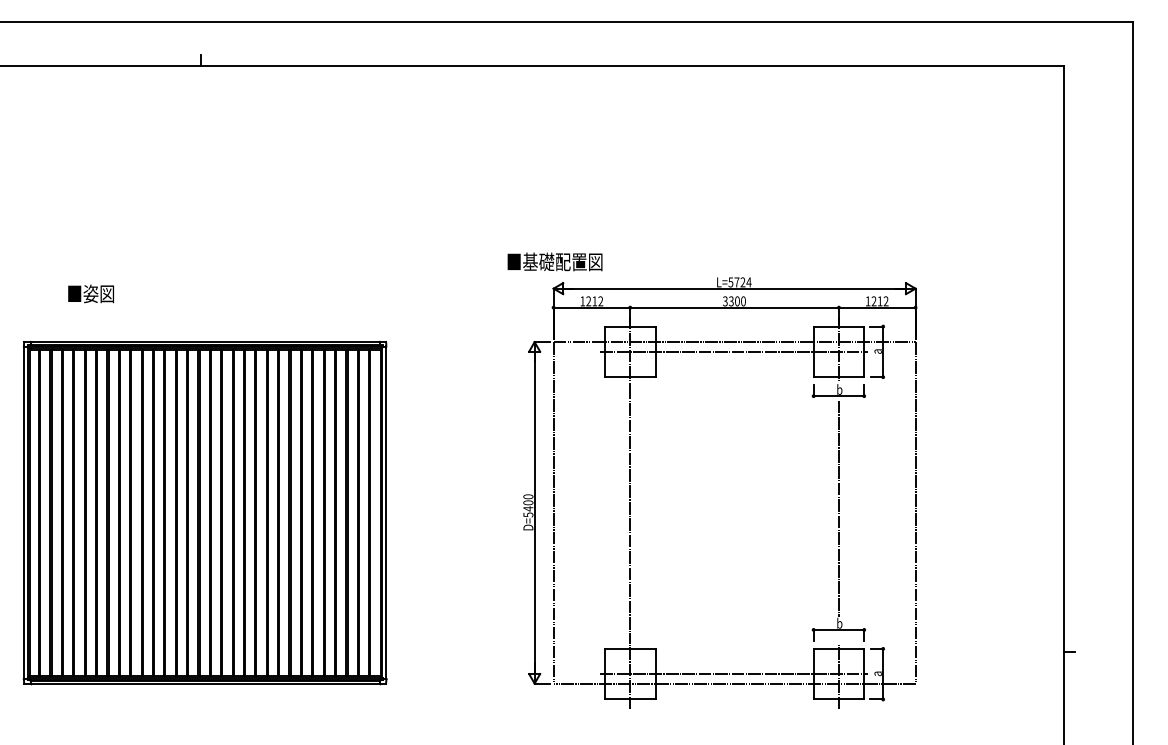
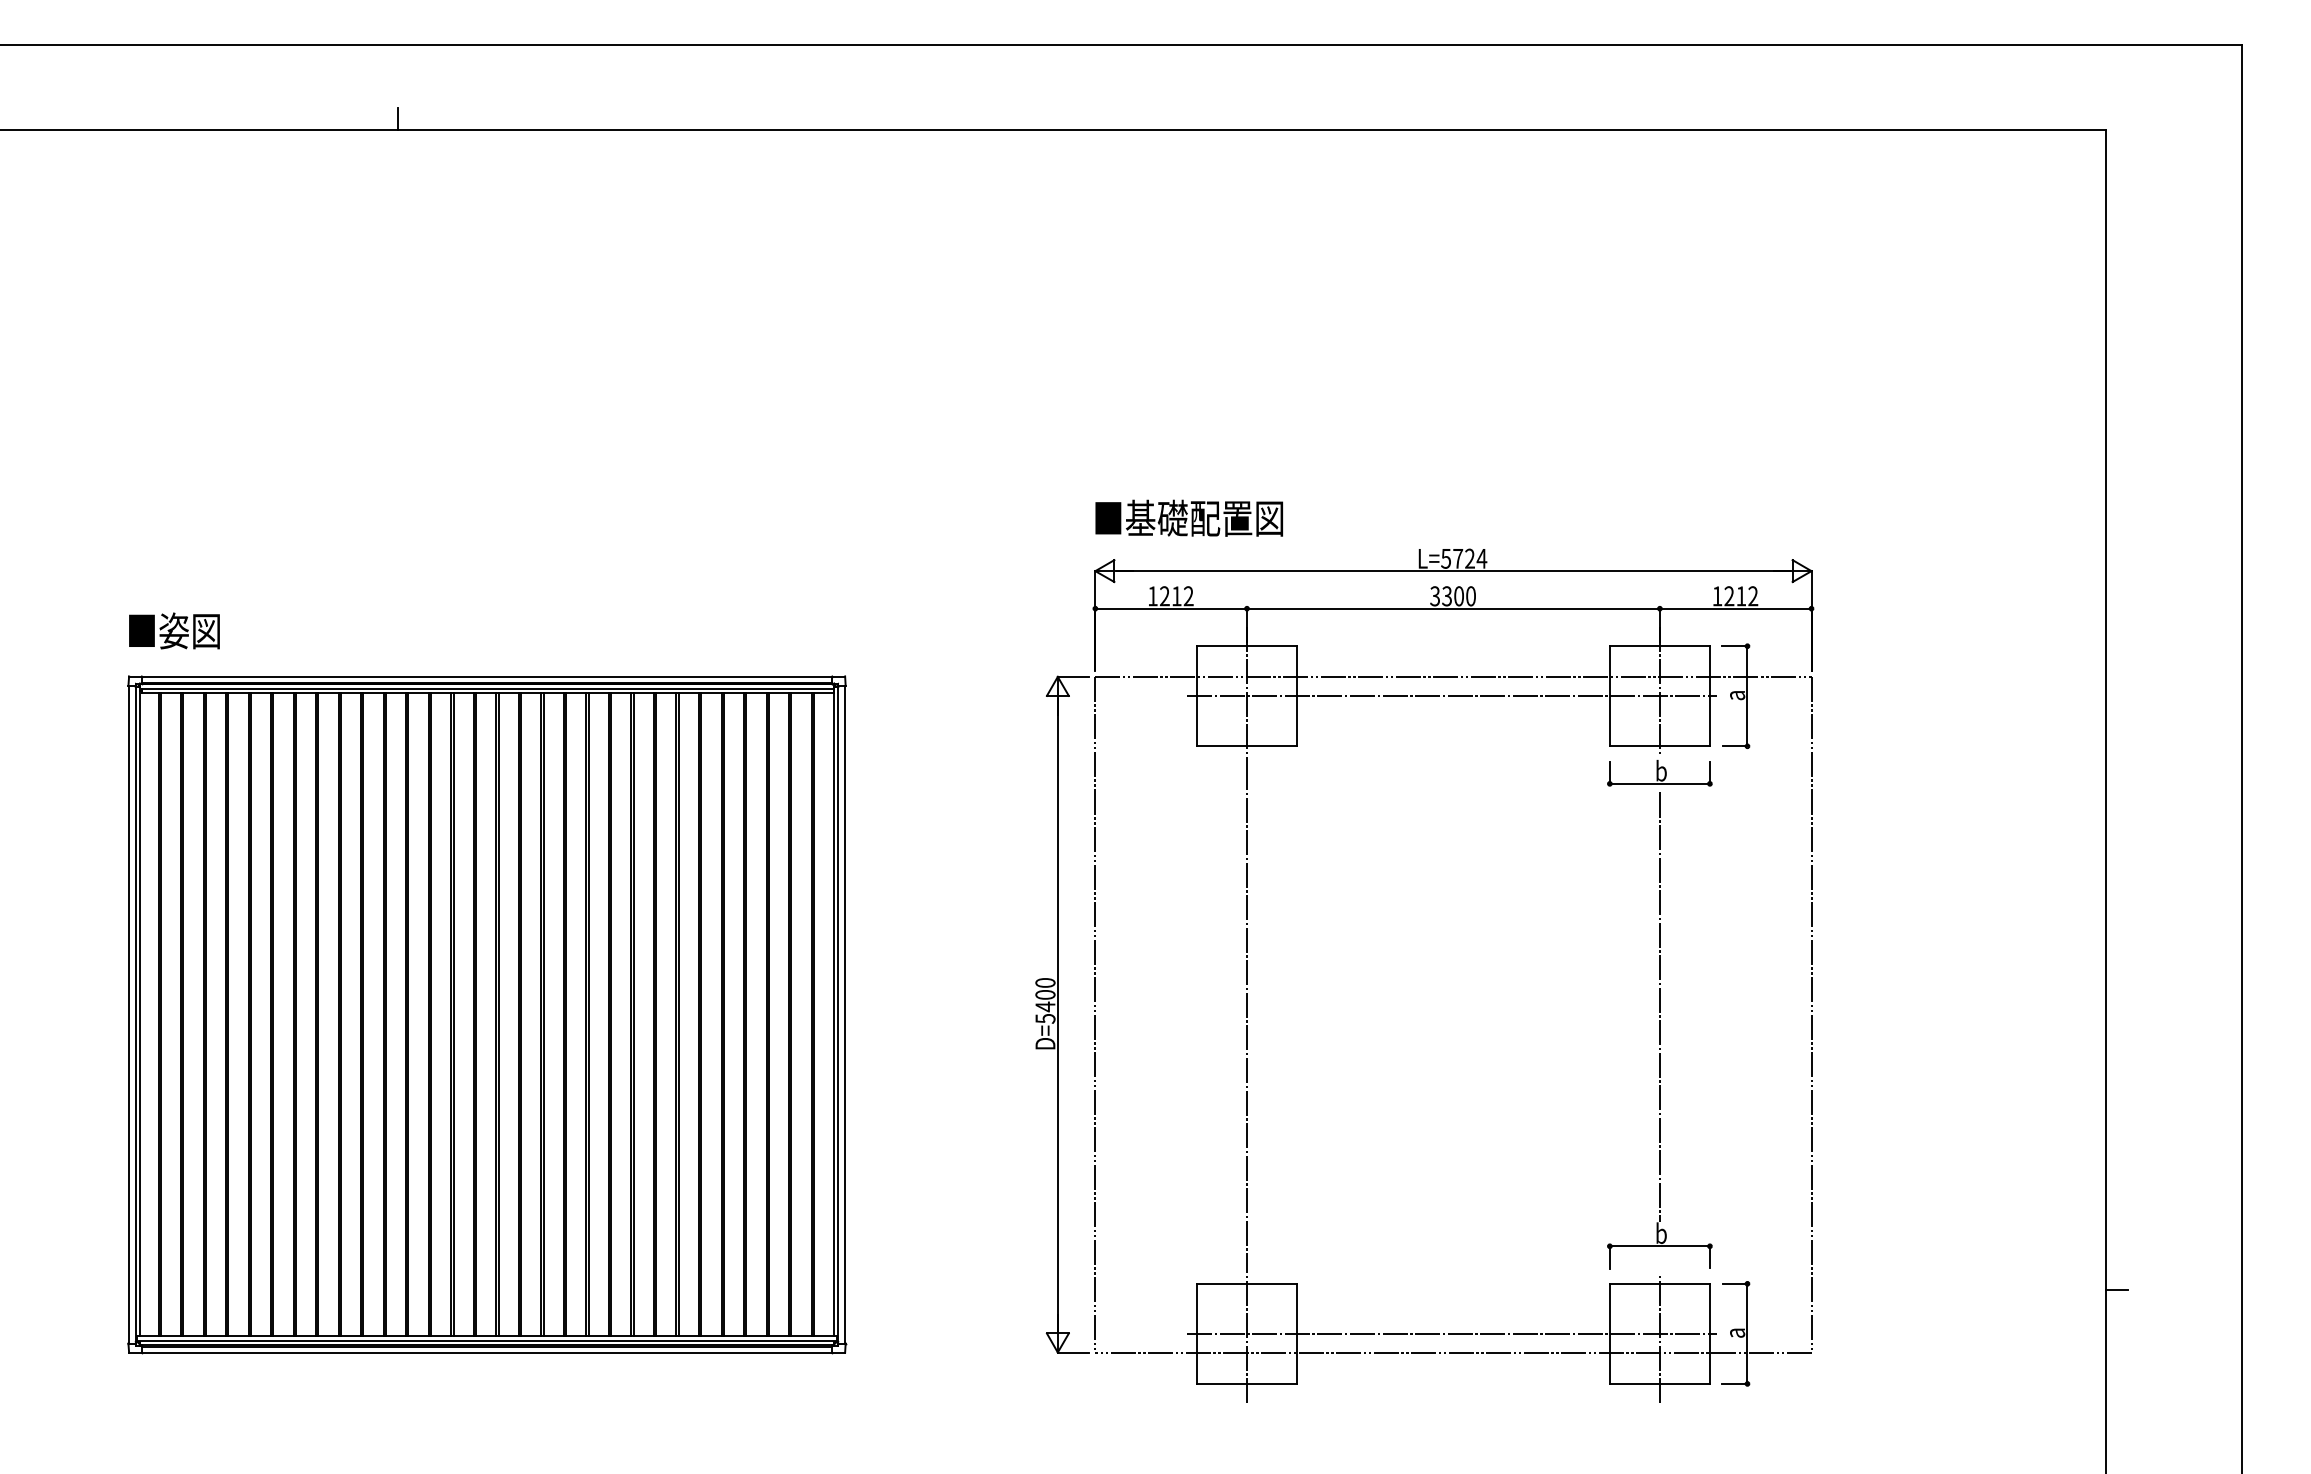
text: (554, 261) -> (1188, 517), moved
text: (90, 293) -> (173, 630), moved
part: (204, 512) -> (485, 1013), moved

